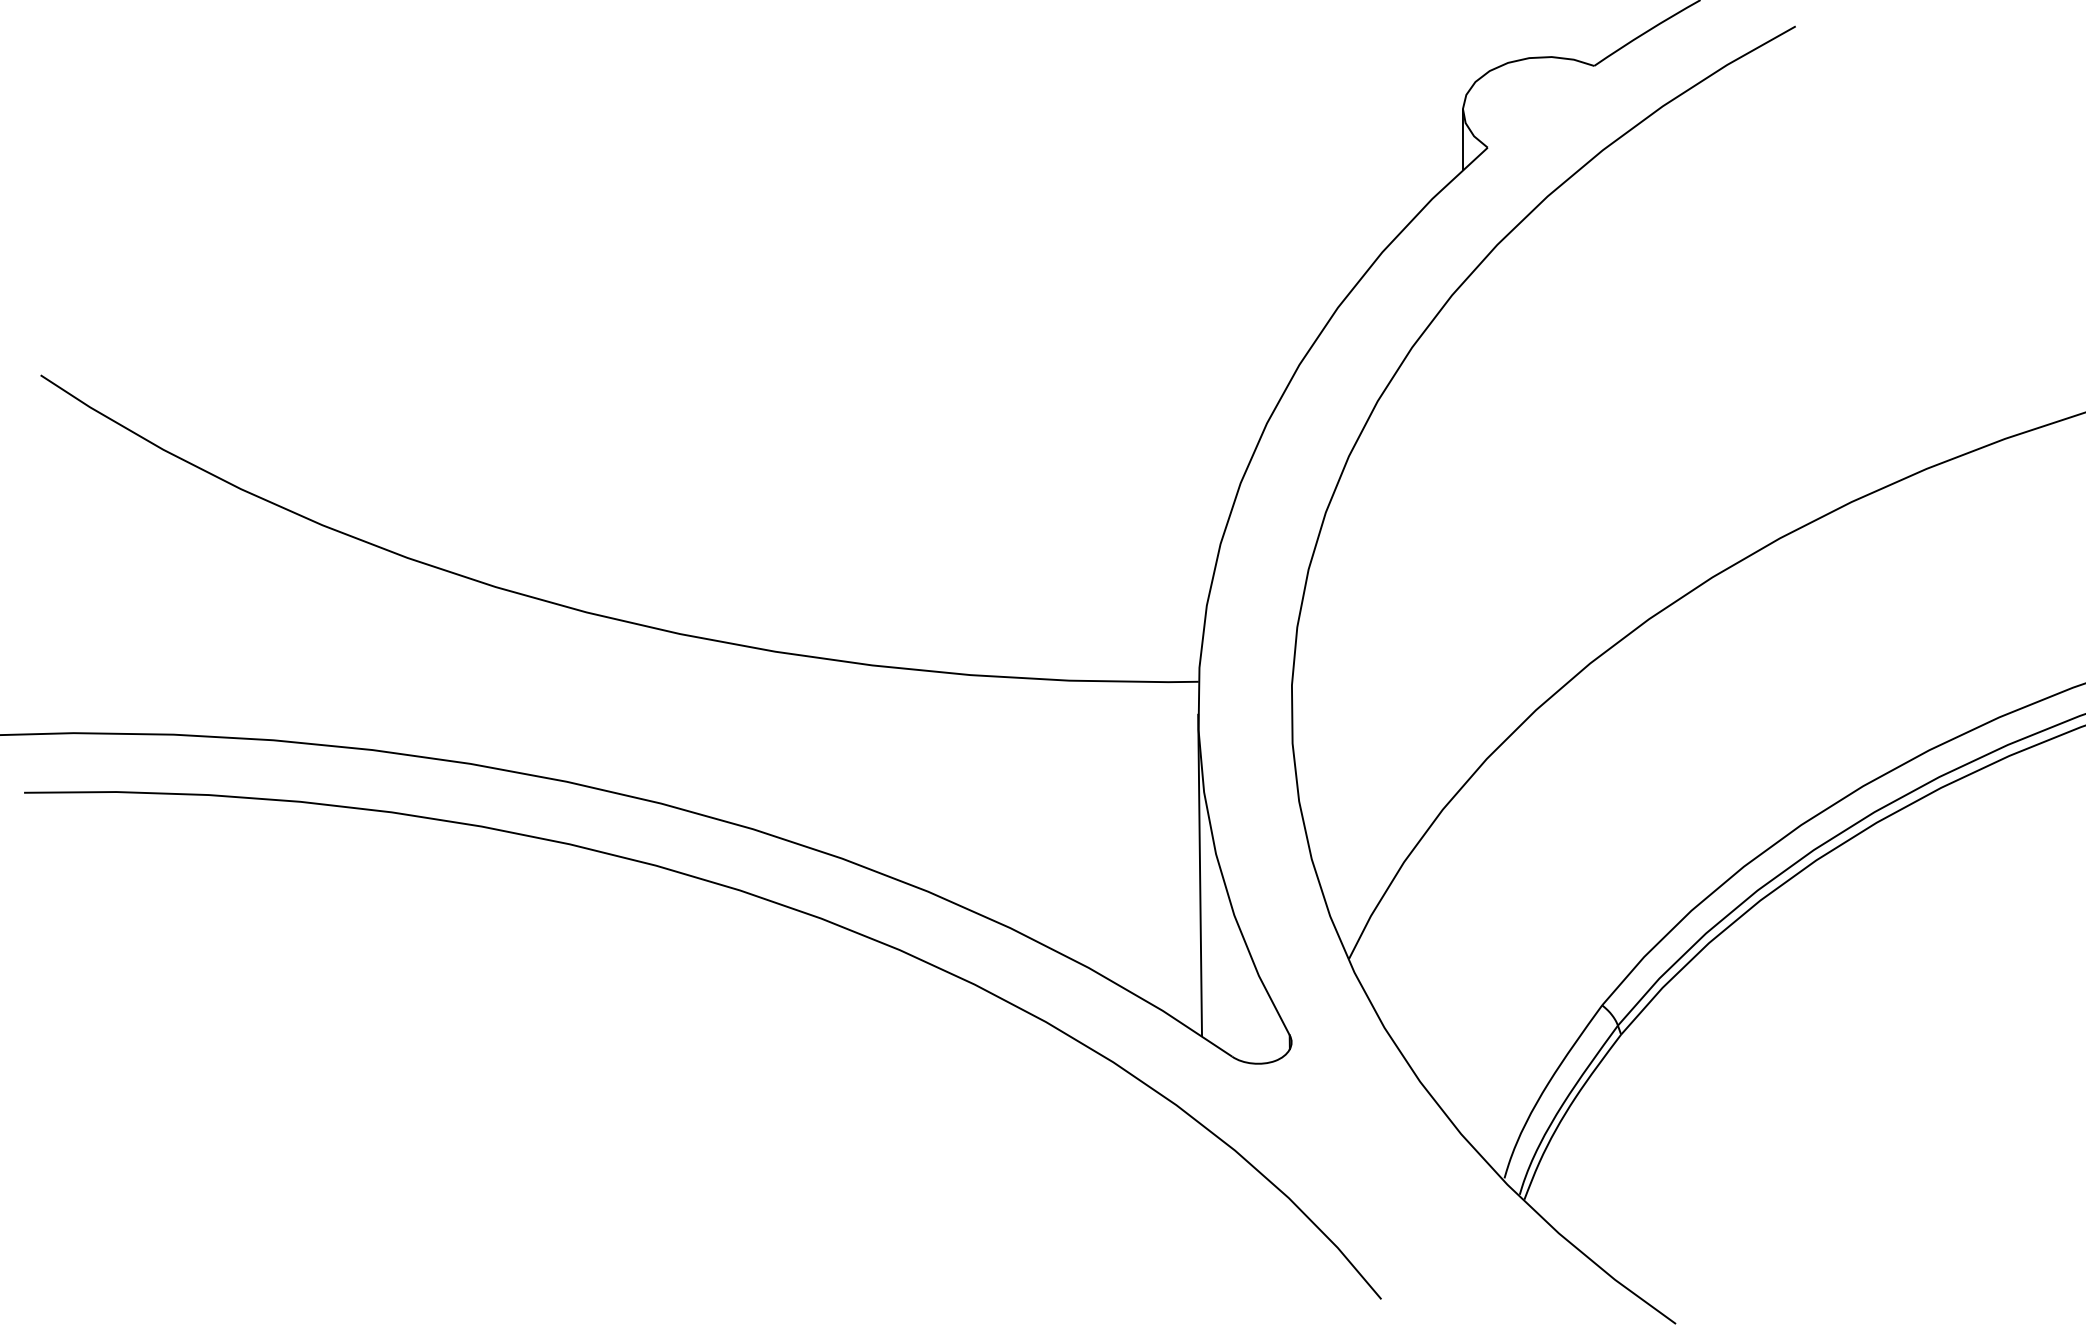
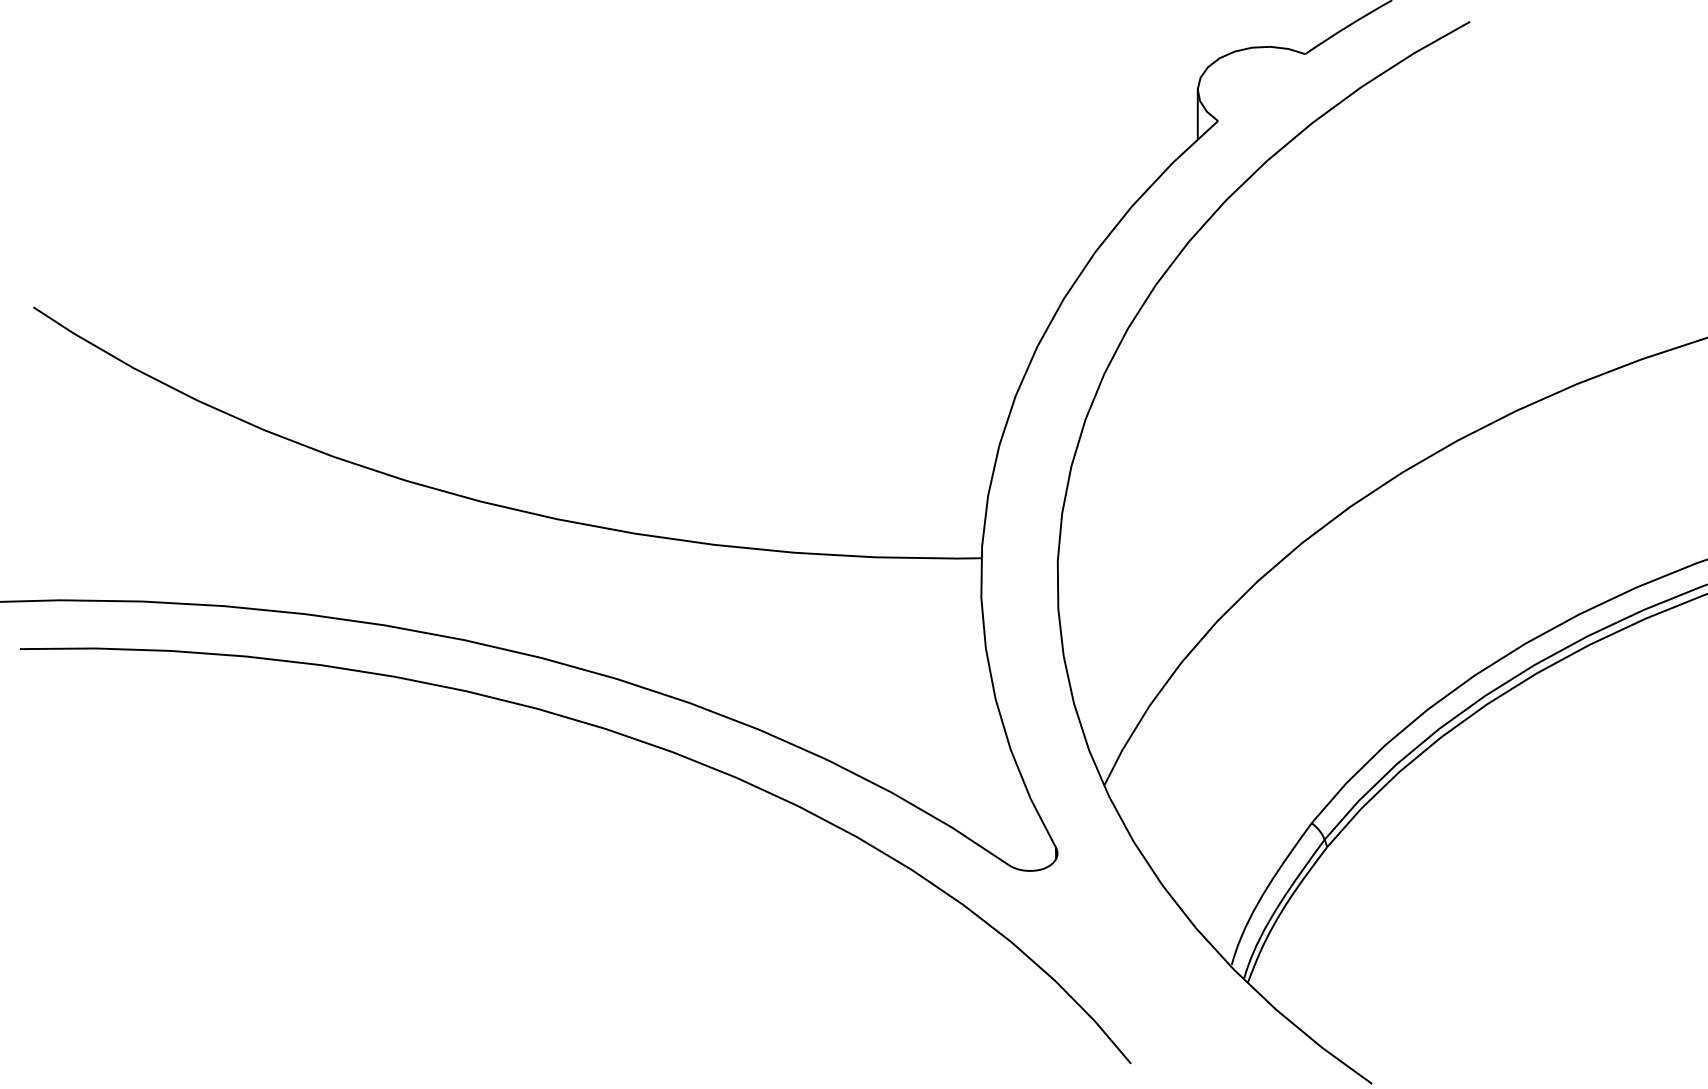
line: (1199, 875) -> (982, 716), removed

